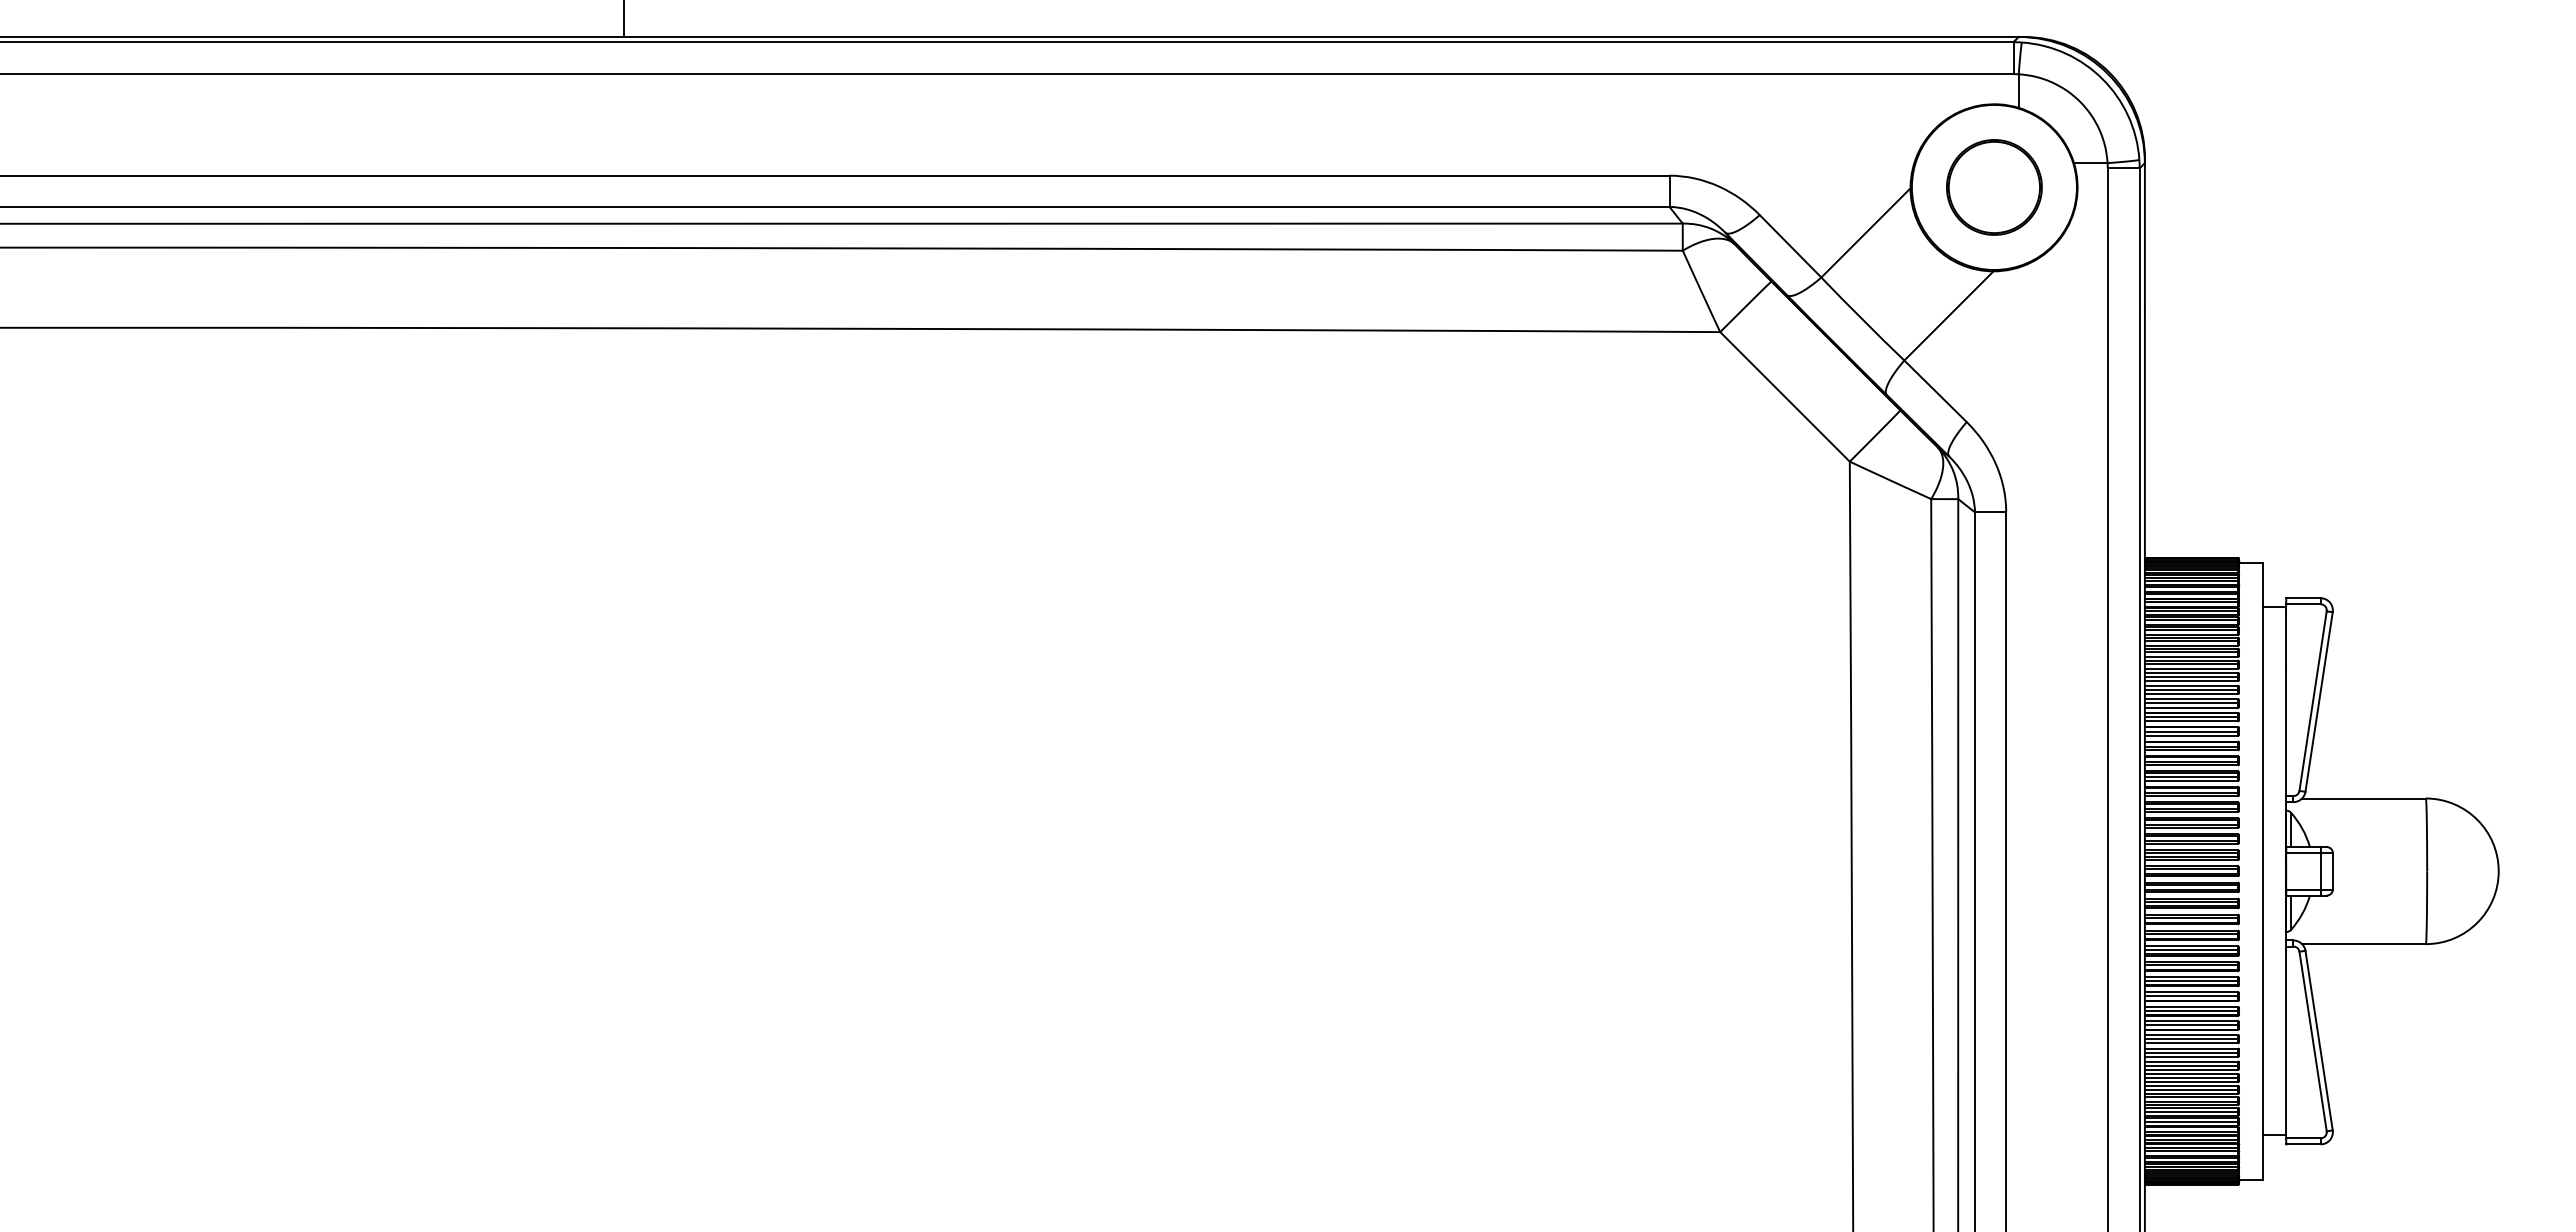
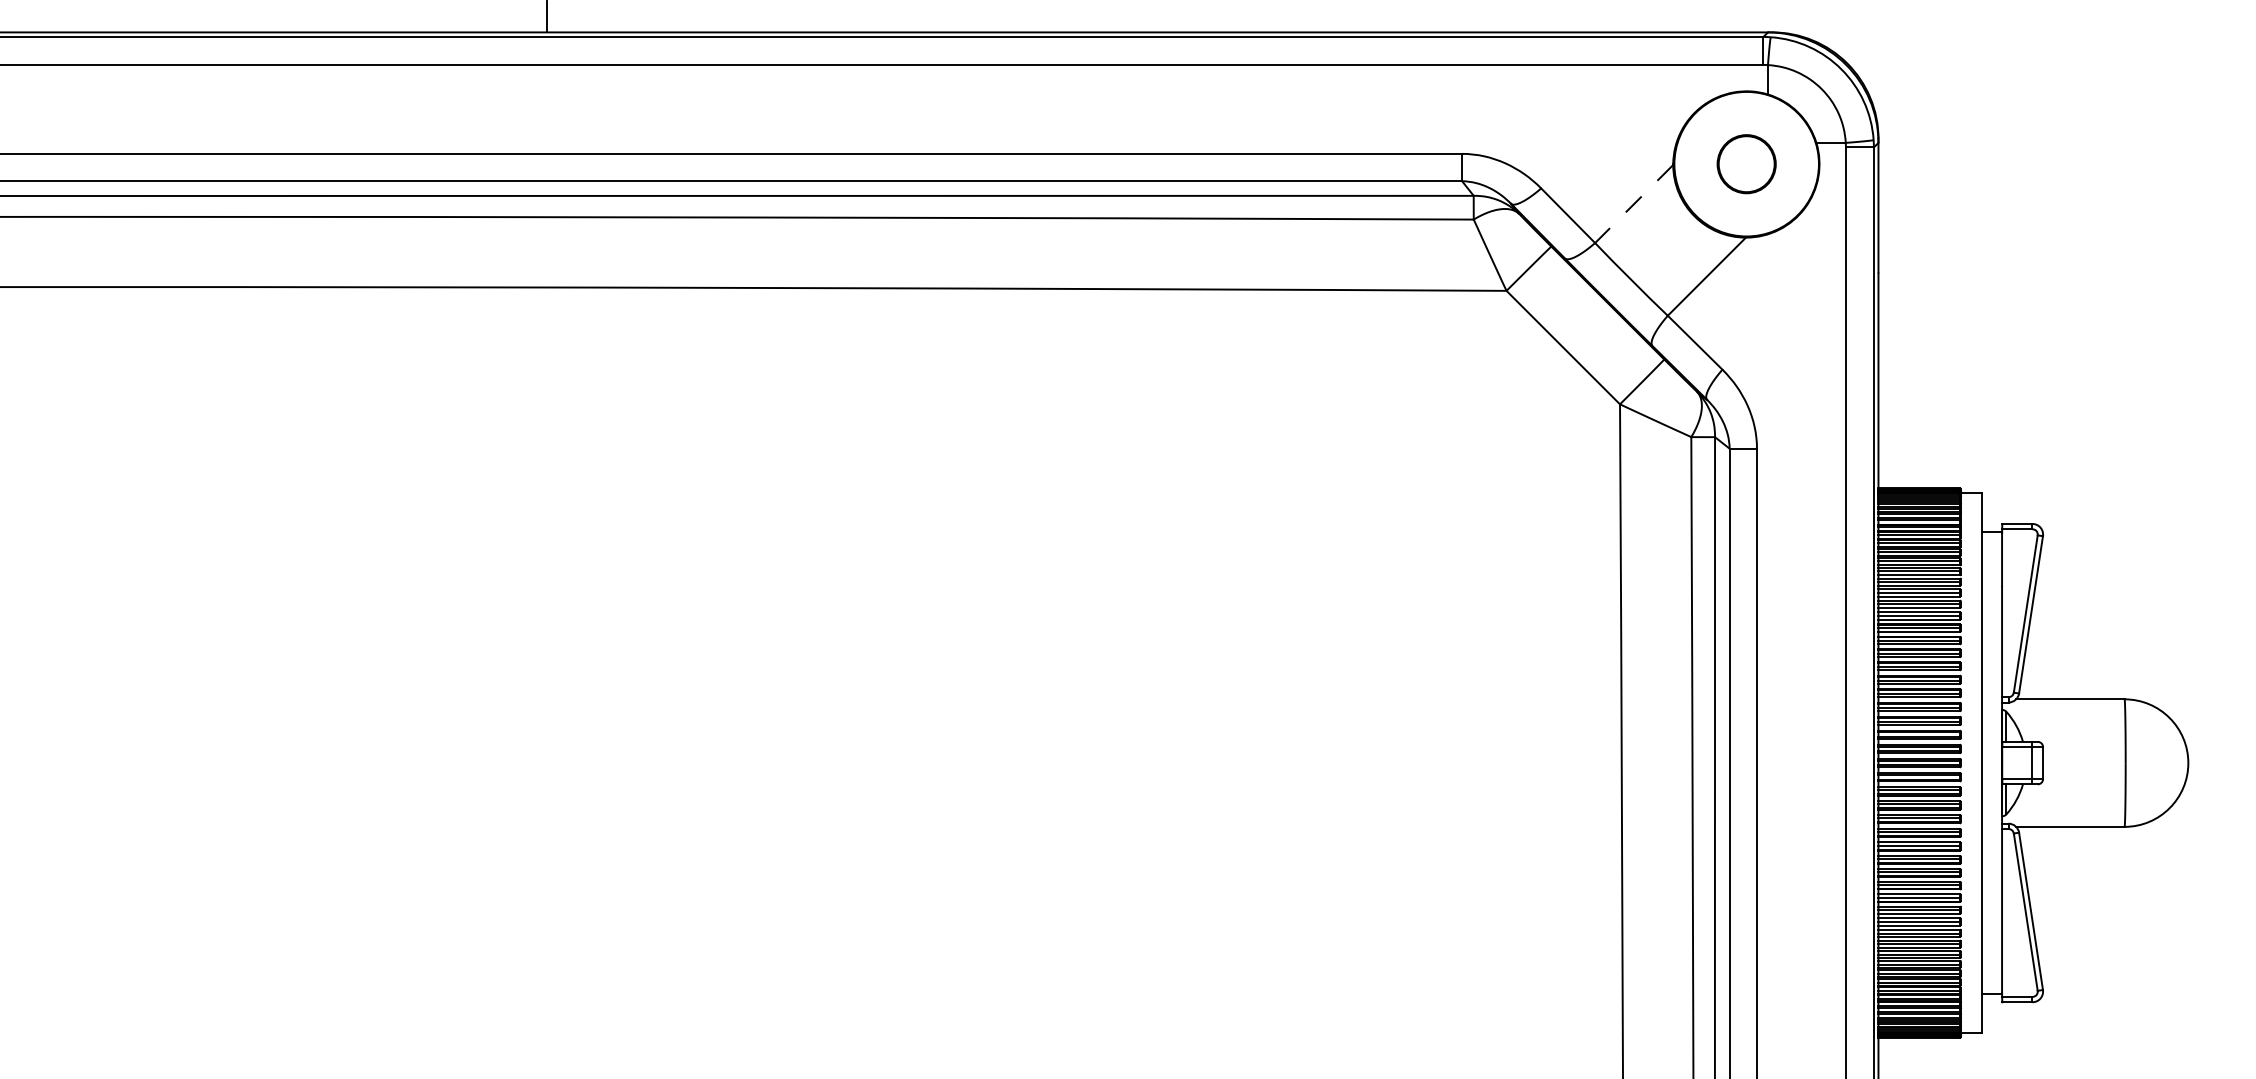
part: (1994, 187) -> (1746, 164), size x0.7
line: (1865, 233) -> (1633, 204), solid -> dashed

